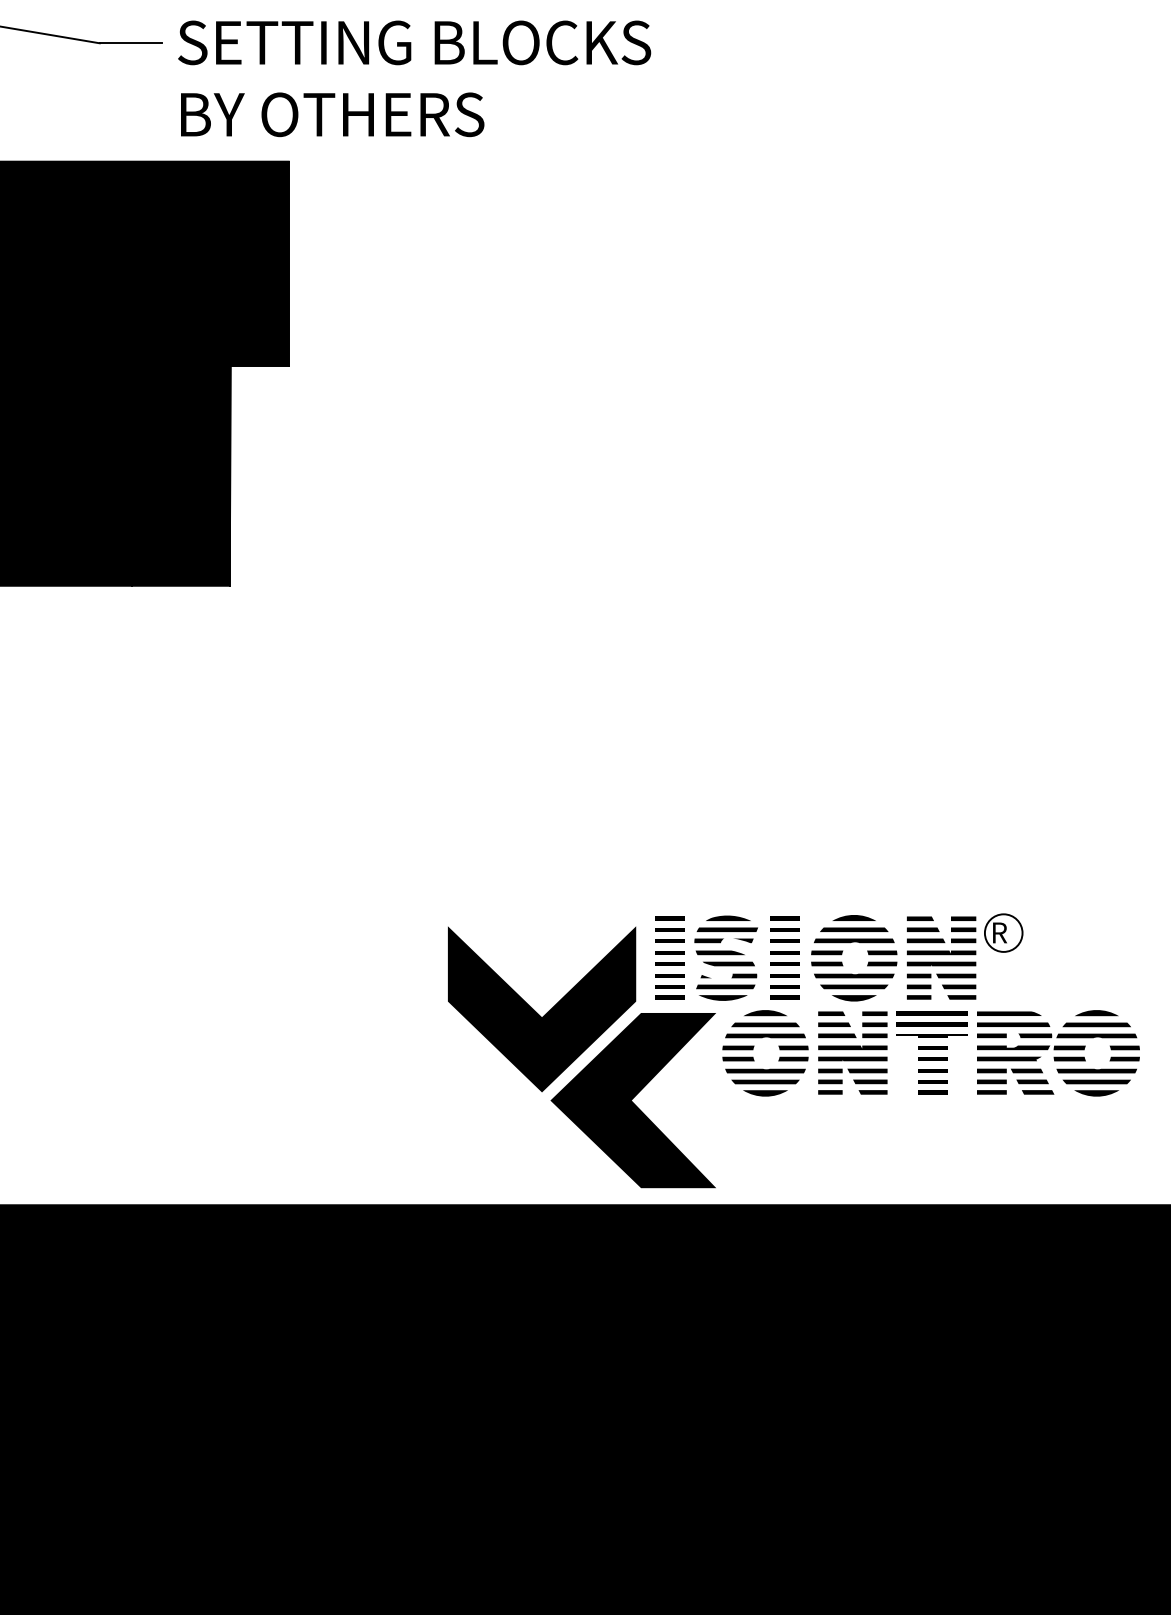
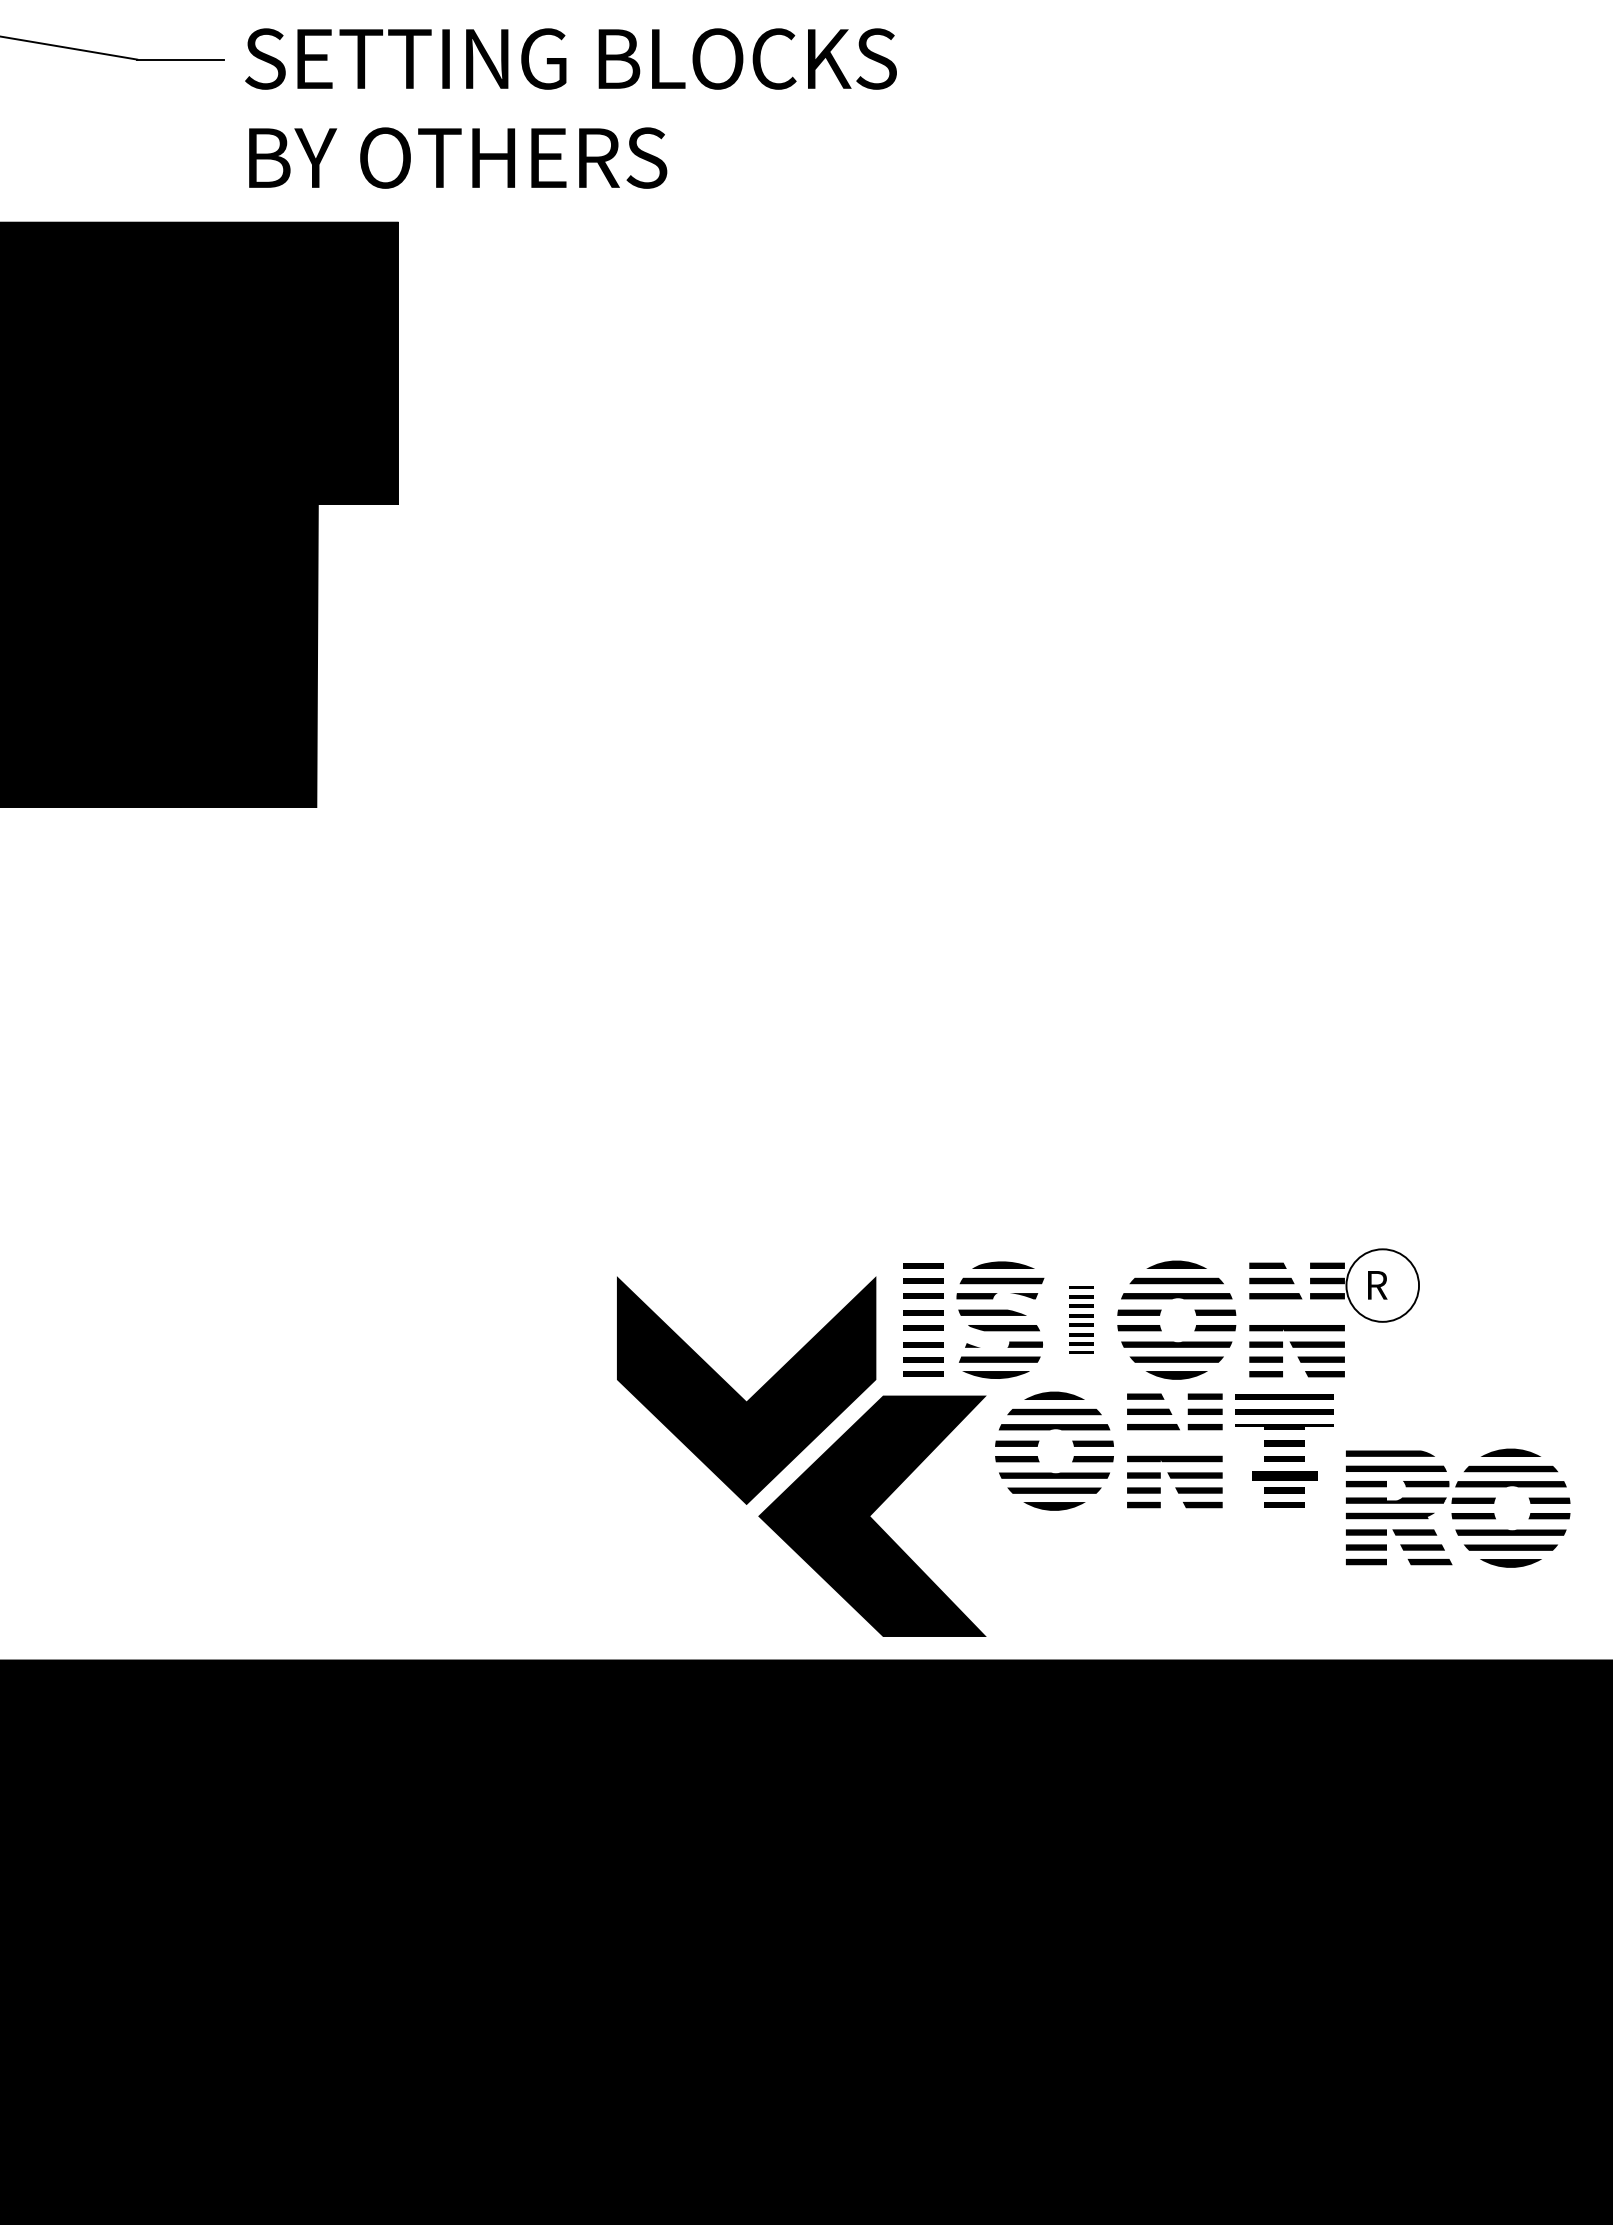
circle: (1003, 933) -> (1382, 1285), size x1.4
fill: (941, 952) -> (1296, 1312), removed
part: (785, 957) -> (1081, 1319), size x0.6
fill: (852, 1047) -> (1174, 1443), removed
part: (1058, 1052) -> (1458, 1507), moved
part: (932, 1070) -> (1284, 1475), size x1.6

